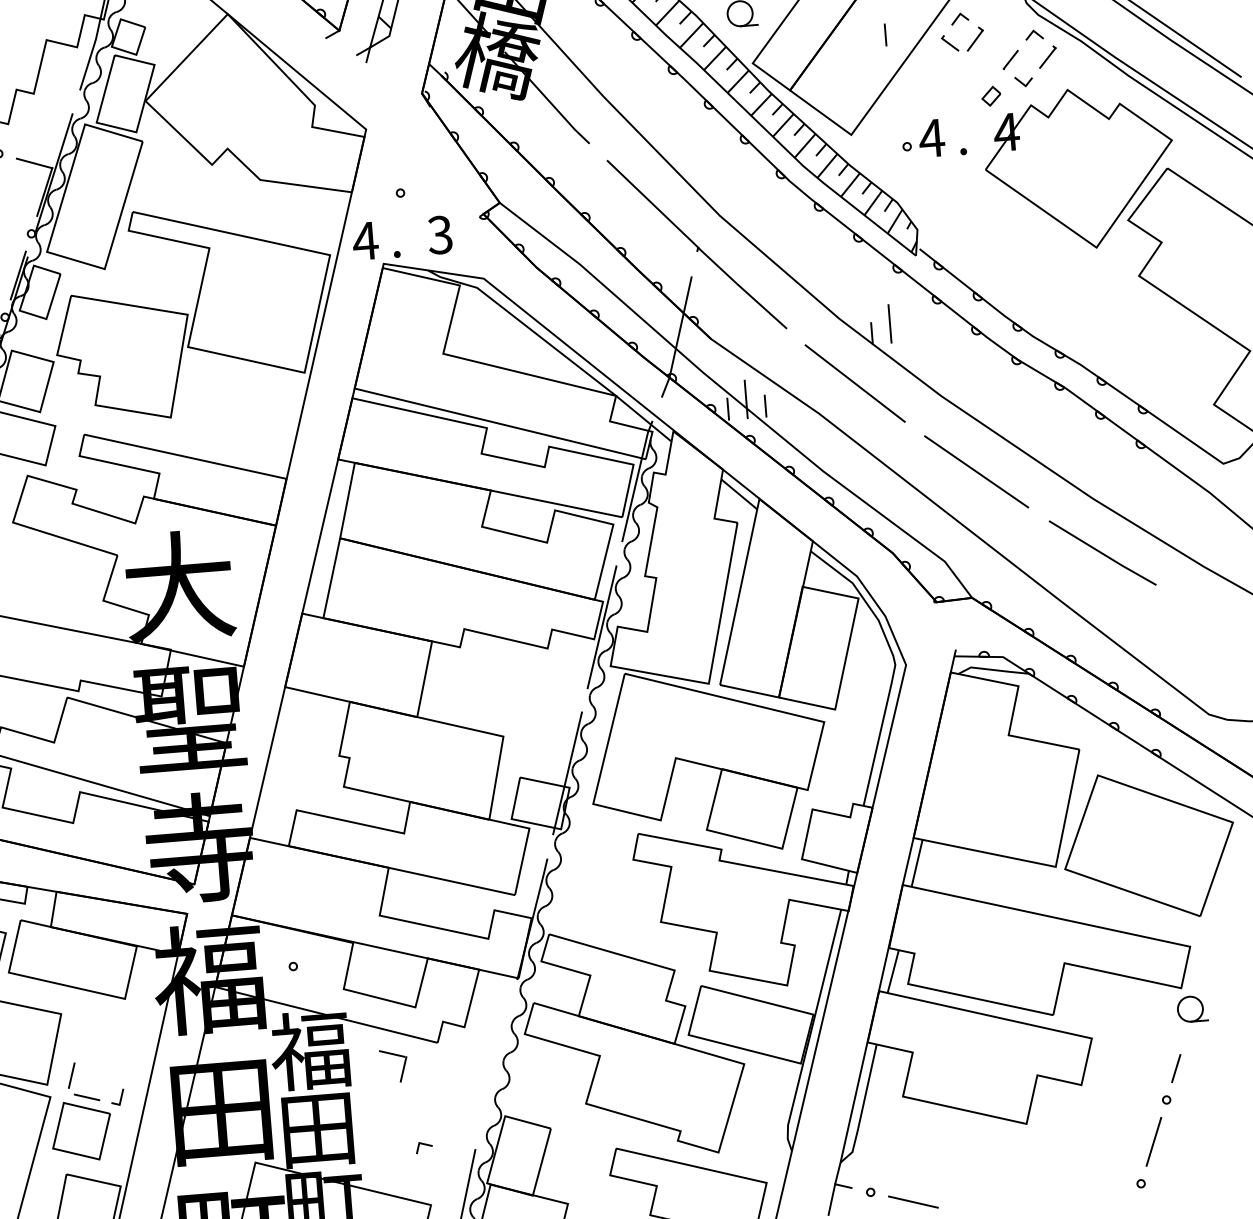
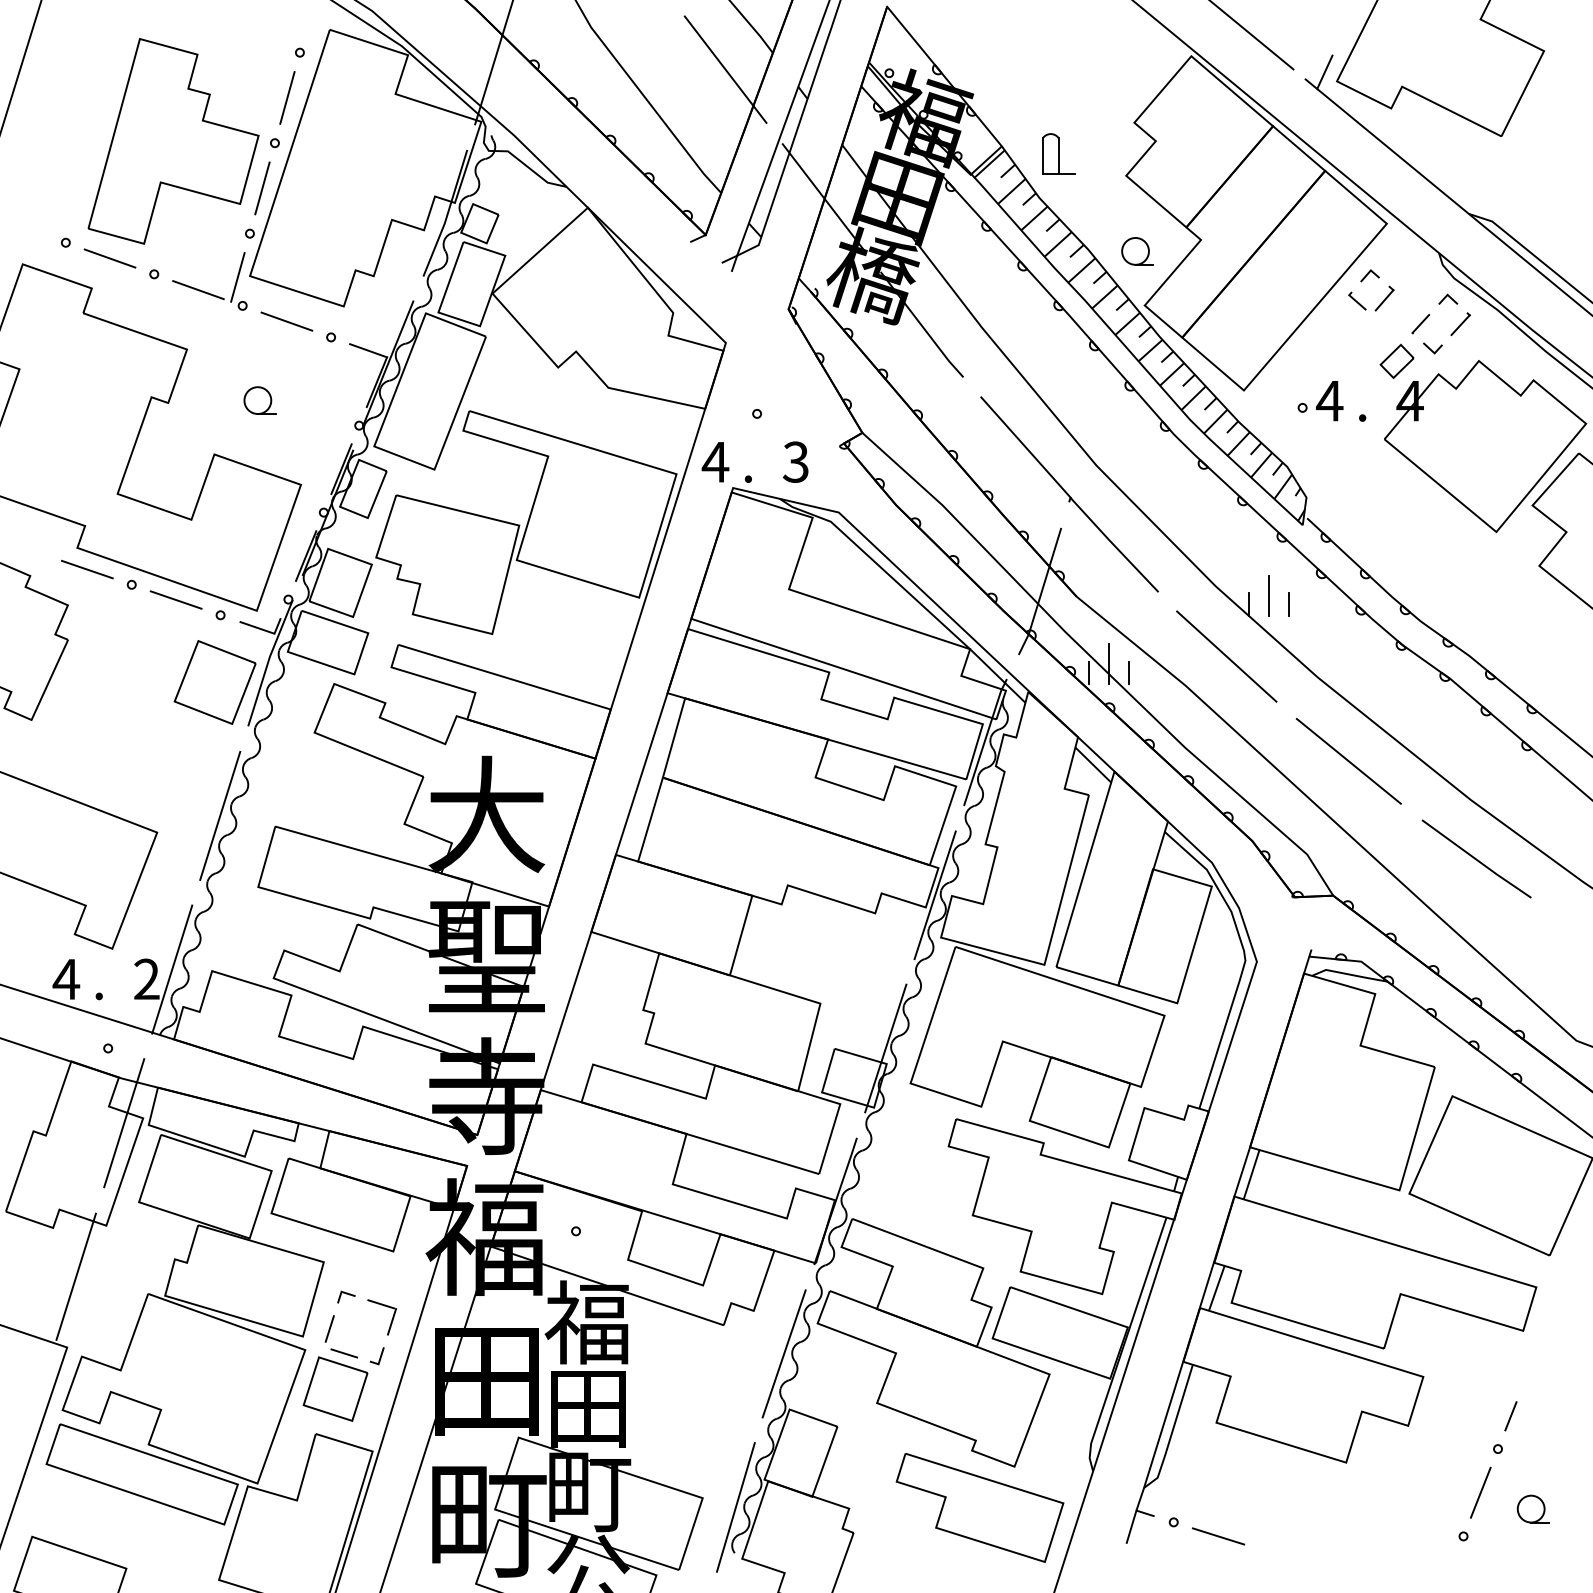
line: (884, 34) -> (1288, 604), moved
part: (990, 95) -> (1396, 360), size x1.67
part: (1191, 1008) -> (1532, 1508), moved
line: (495, 1064) -> (783, 1353), added
part: (402, 1067) -> (391, 1319), moved
line: (424, 1145) -> (346, 1294), moved

